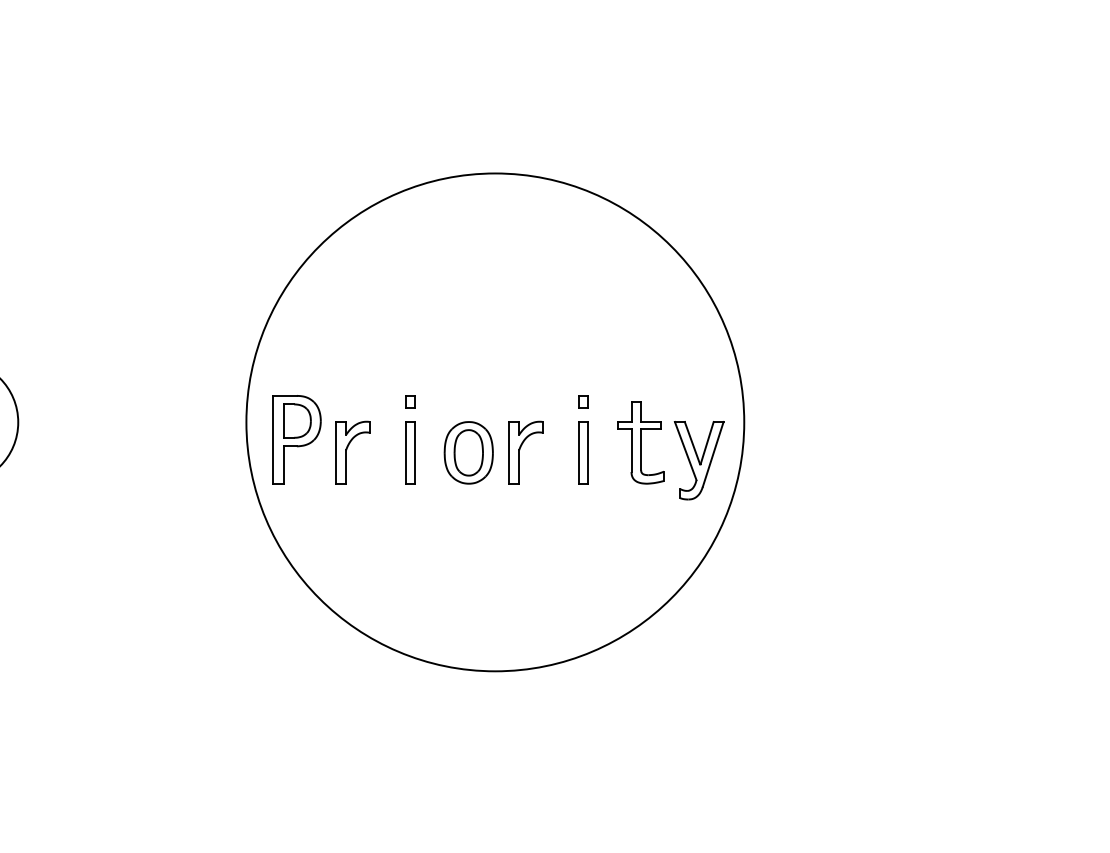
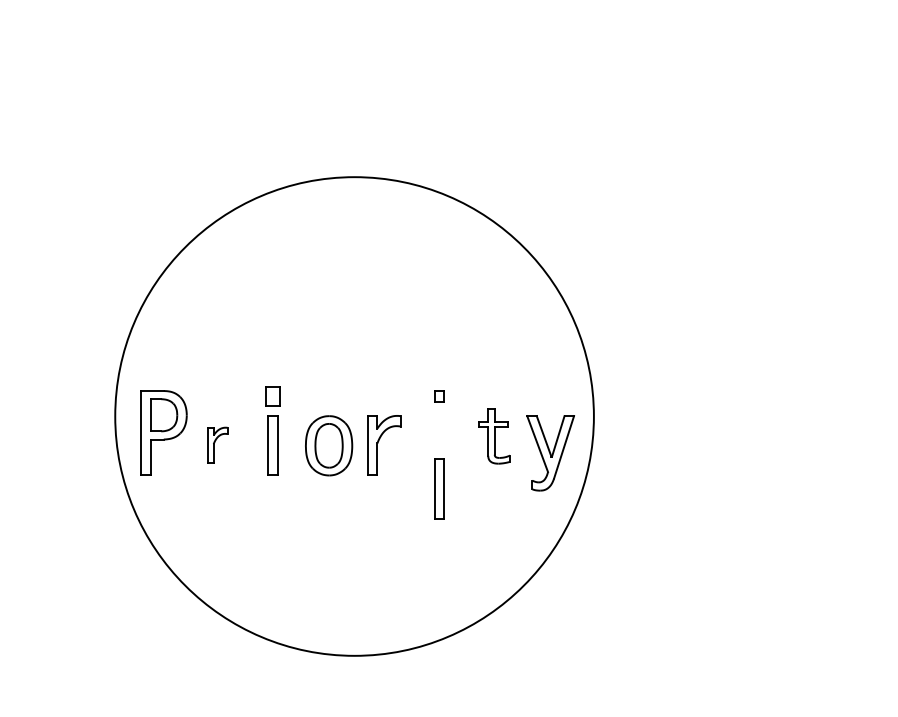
part: (410, 401) -> (273, 396), size x1.6
part: (640, 442) -> (494, 435), size x0.7
part: (352, 452) -> (217, 445), size x0.6
part: (583, 452) -> (439, 488), moved

